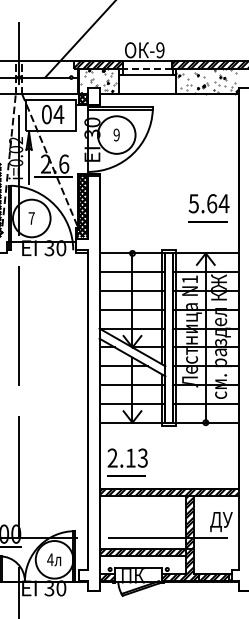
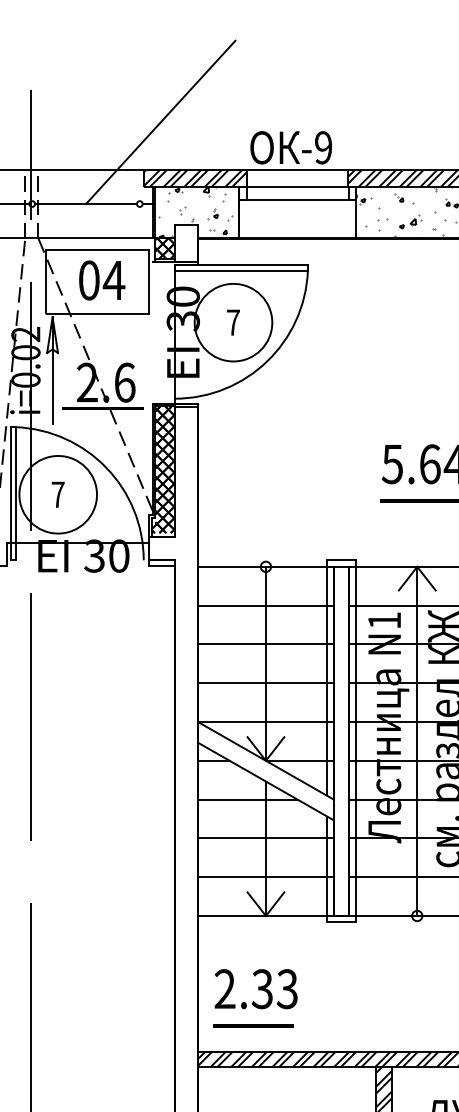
line: (147, 69) -> (296, 187), dashed -> solid
text: (116, 134) -> (232, 321), 9 -> 7
text: (130, 457) -> (261, 987), 2.13 -> 2.33

